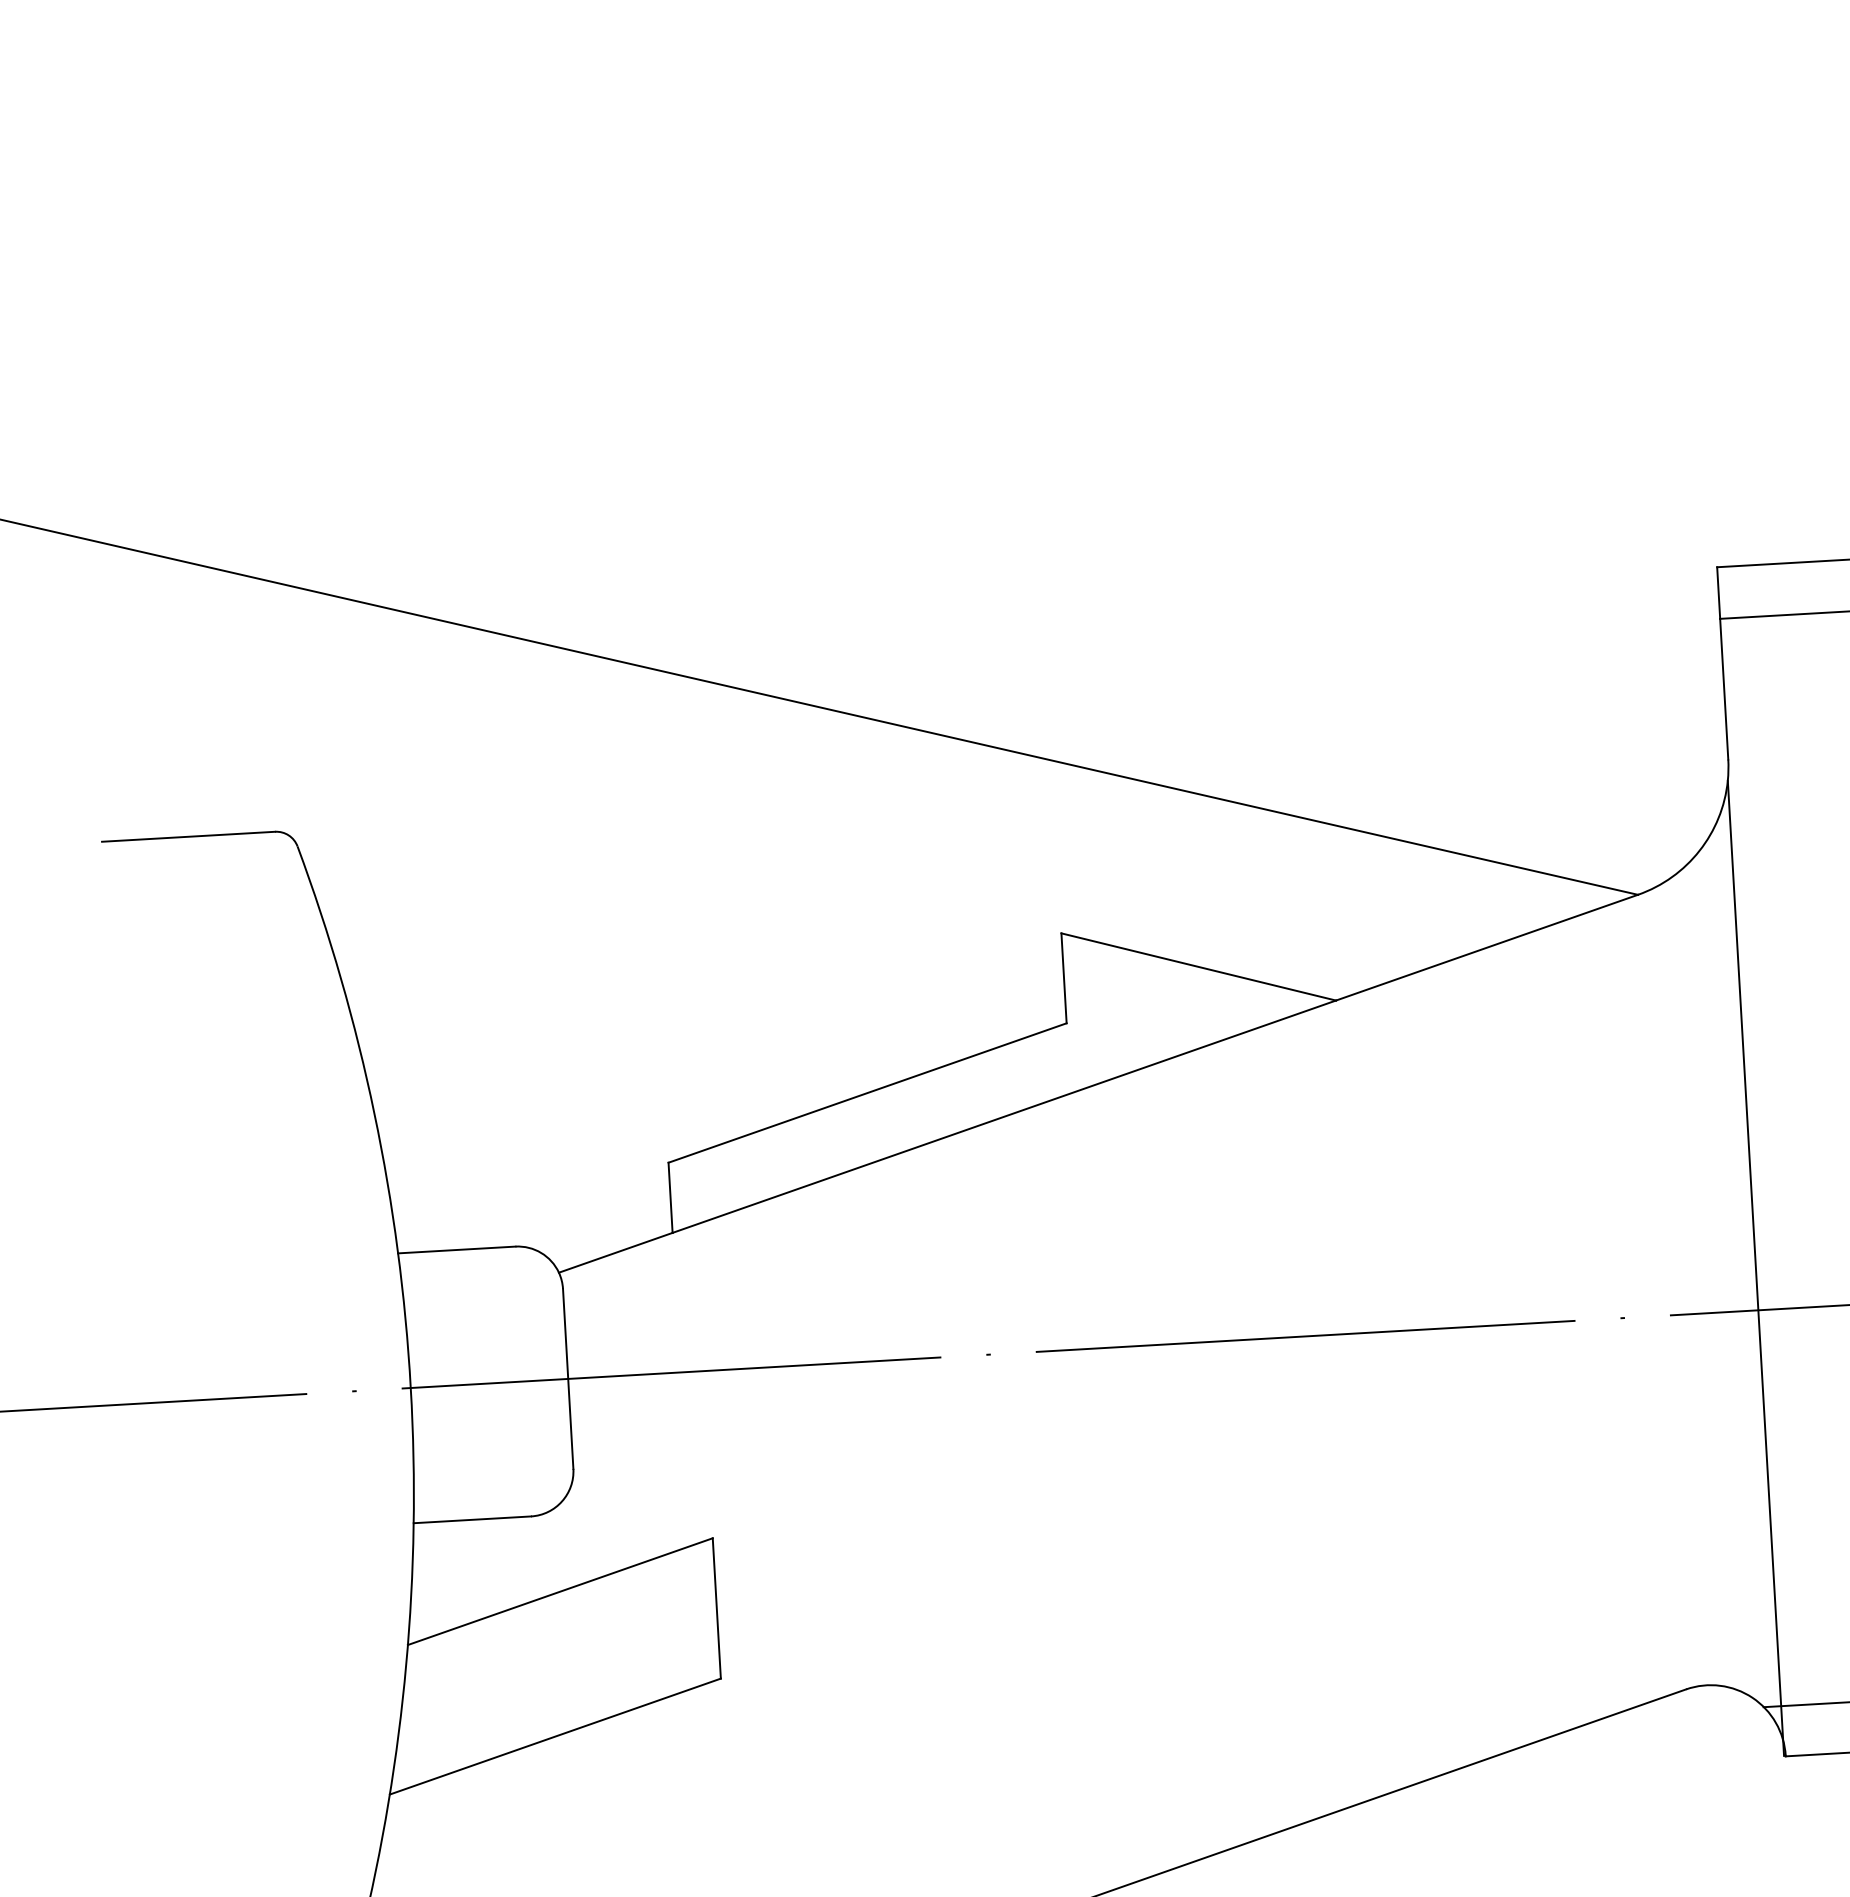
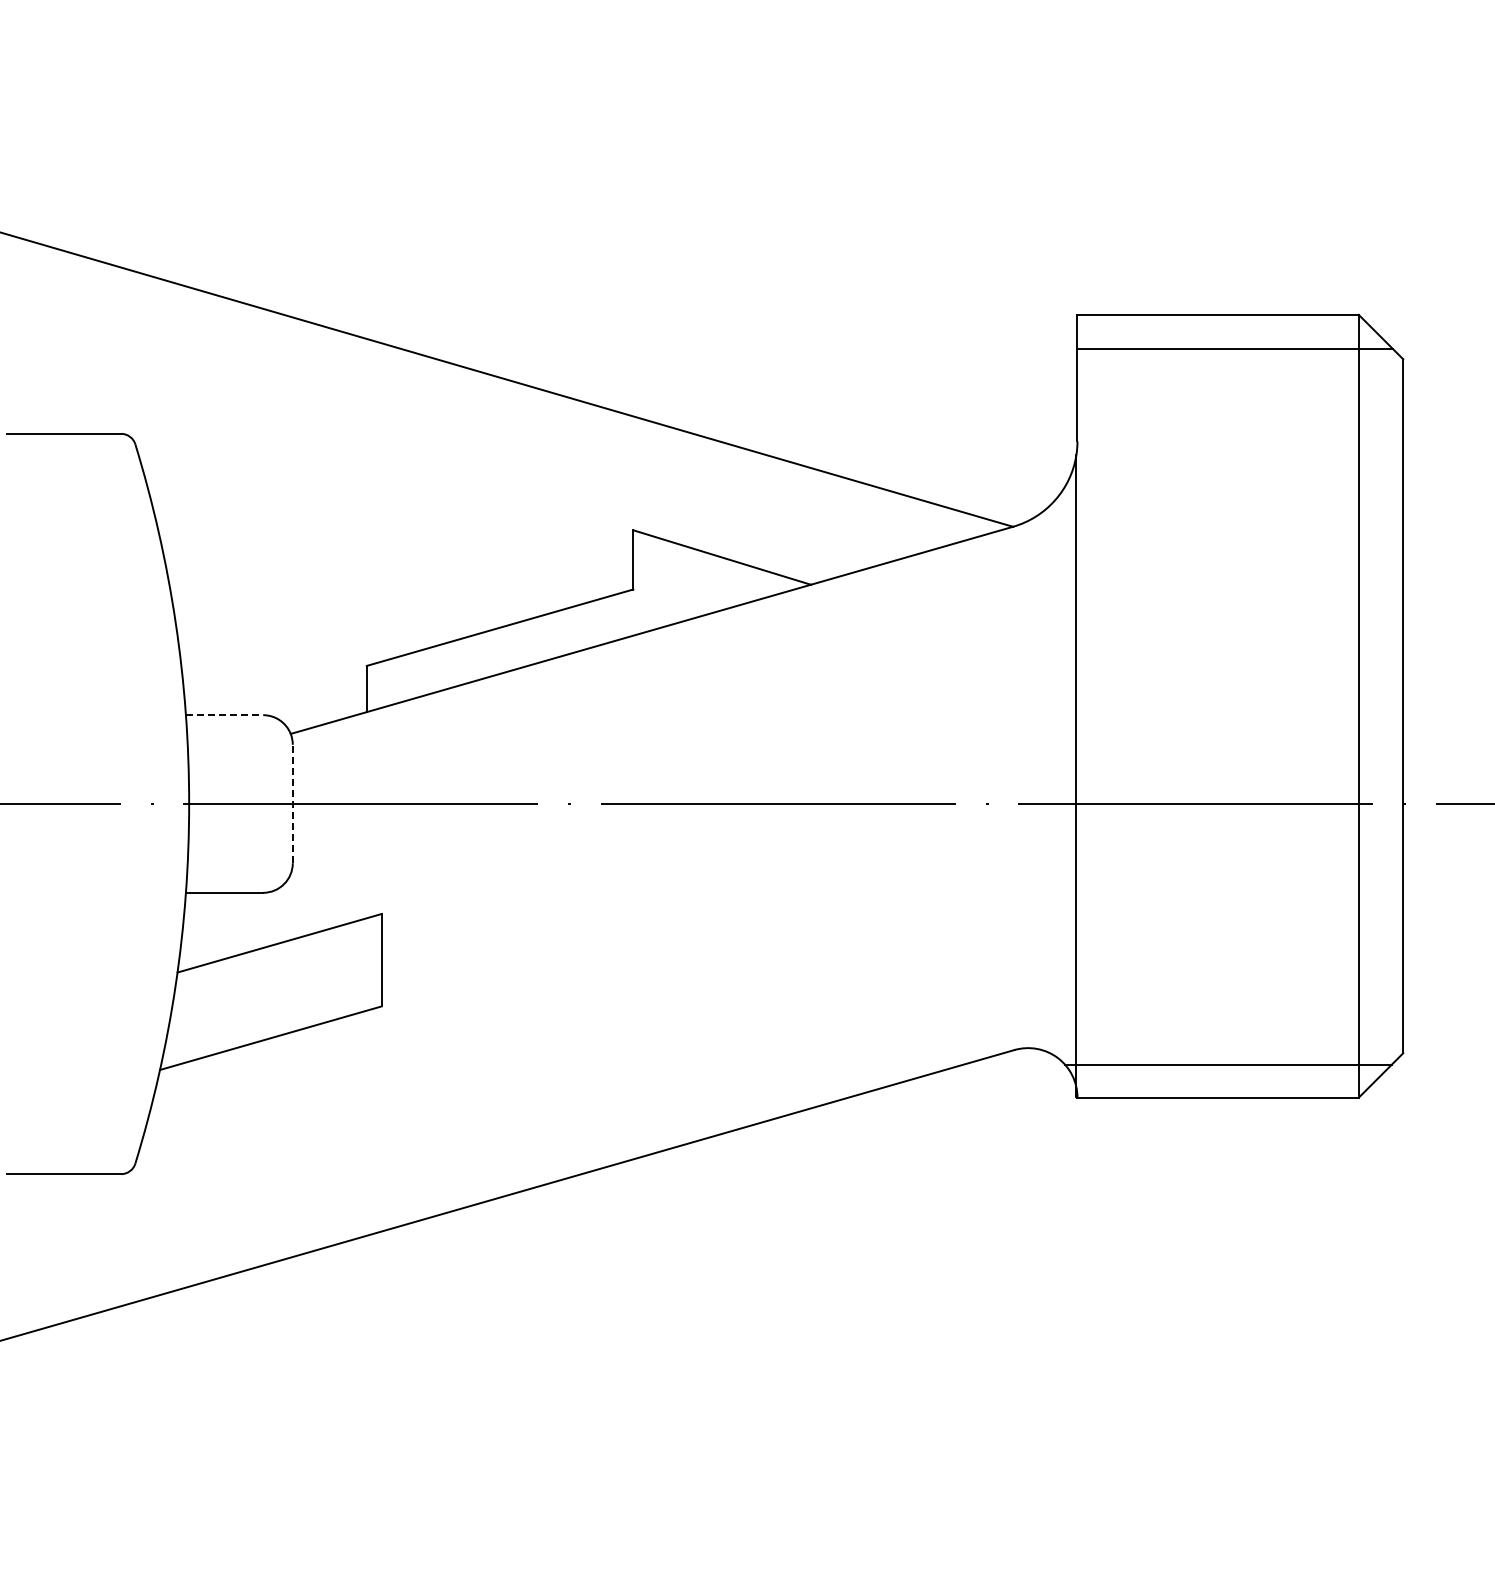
line: (456, 1250) -> (224, 715), solid -> dashed
line: (567, 1378) -> (292, 803), solid -> dashed

